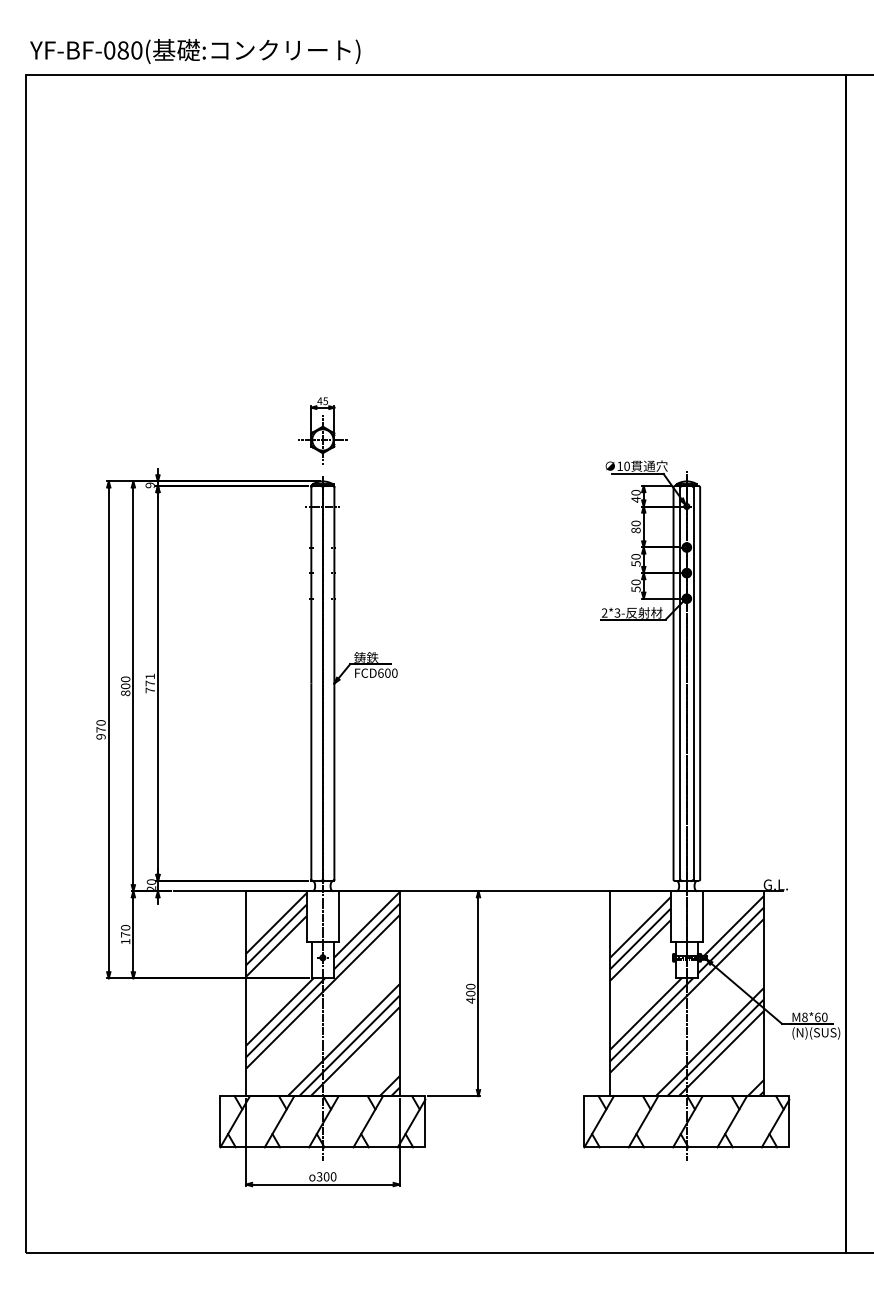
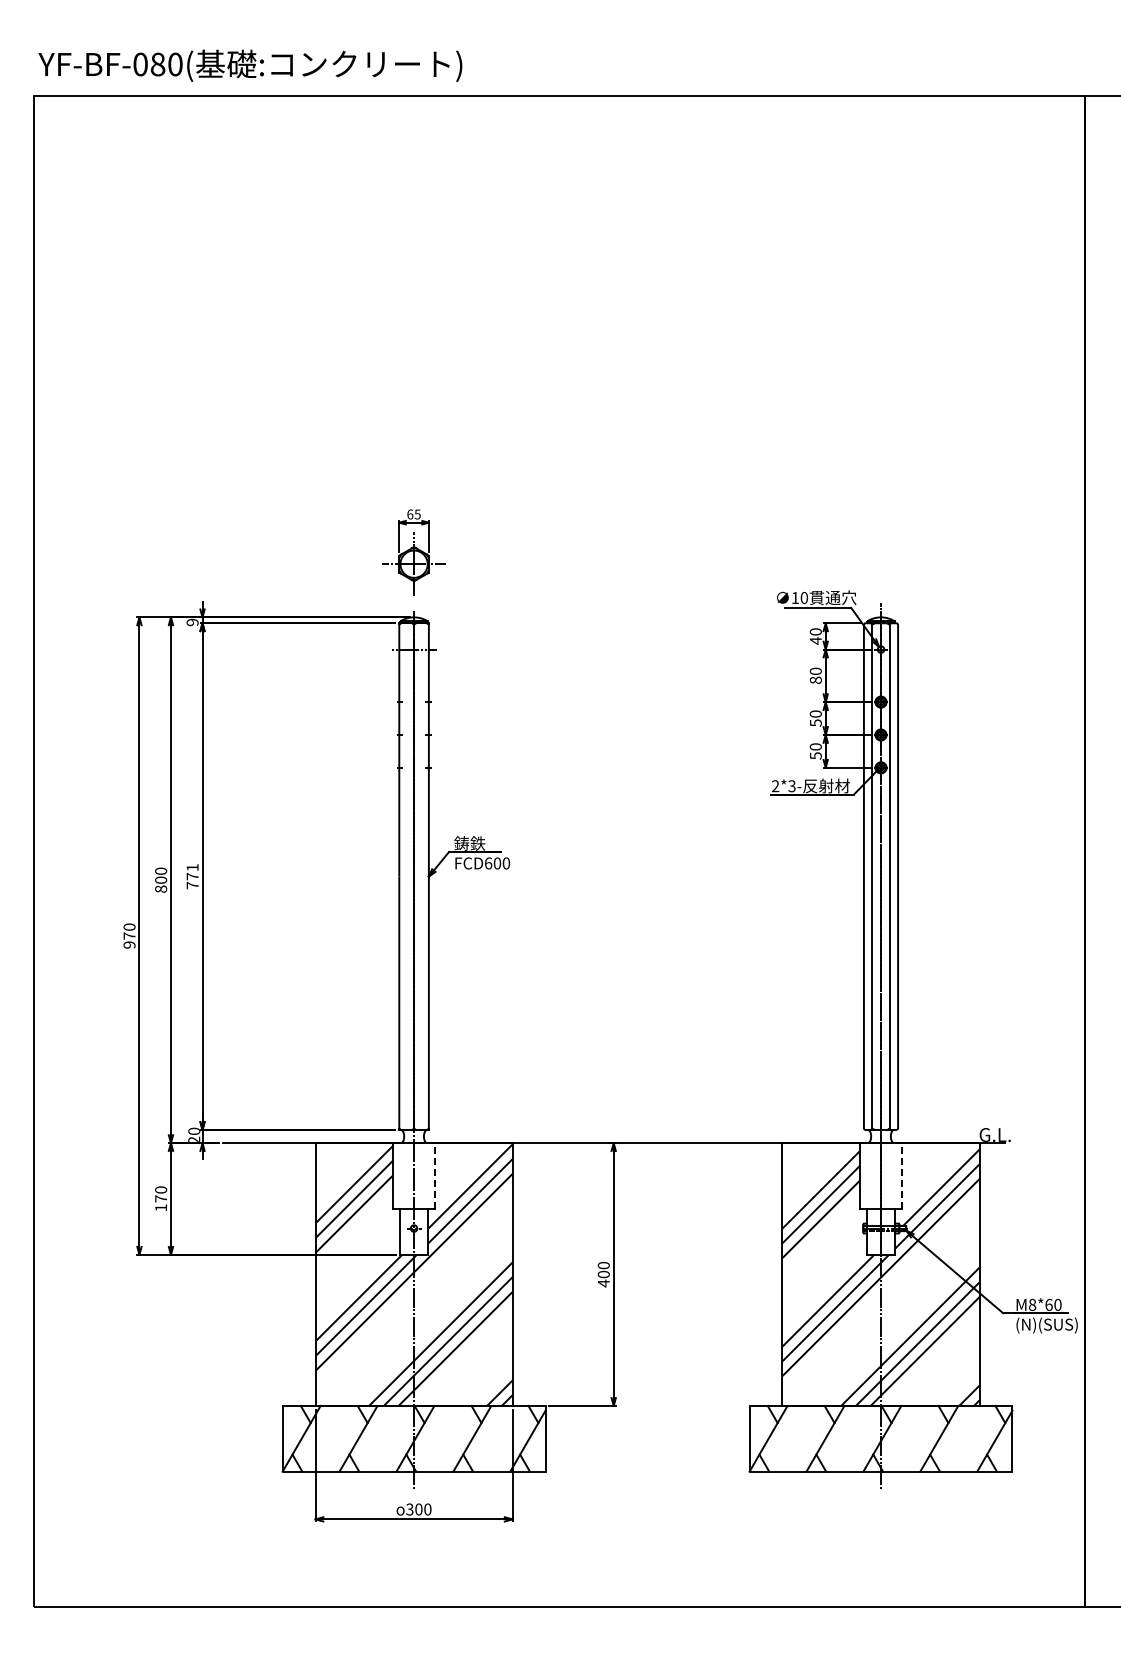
text: (320, 401) -> (410, 514), 45 -> 65
line: (338, 916) -> (434, 1175), solid -> dashed
line: (702, 916) -> (901, 1175), solid -> dashed

